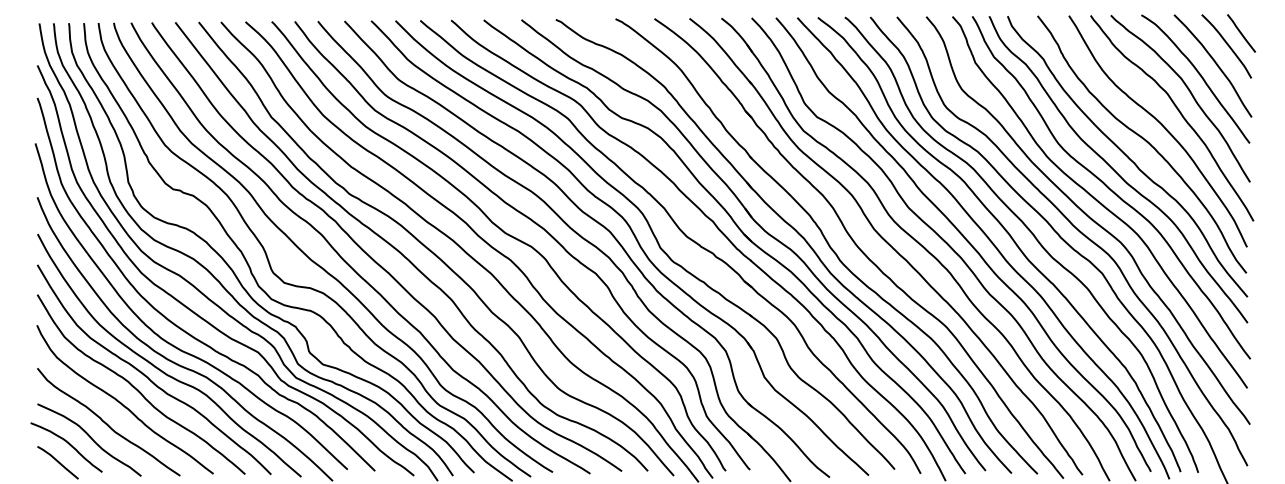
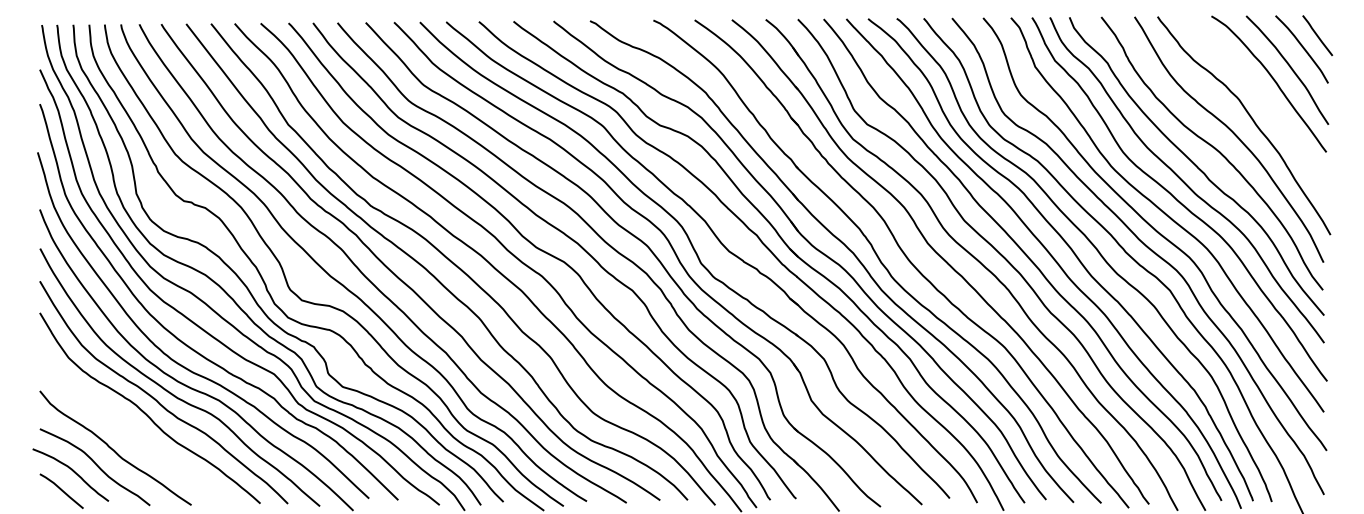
curve: (1189, 92) -> (1262, 98), removed
curve: (121, 402) -> (129, 427), removed

